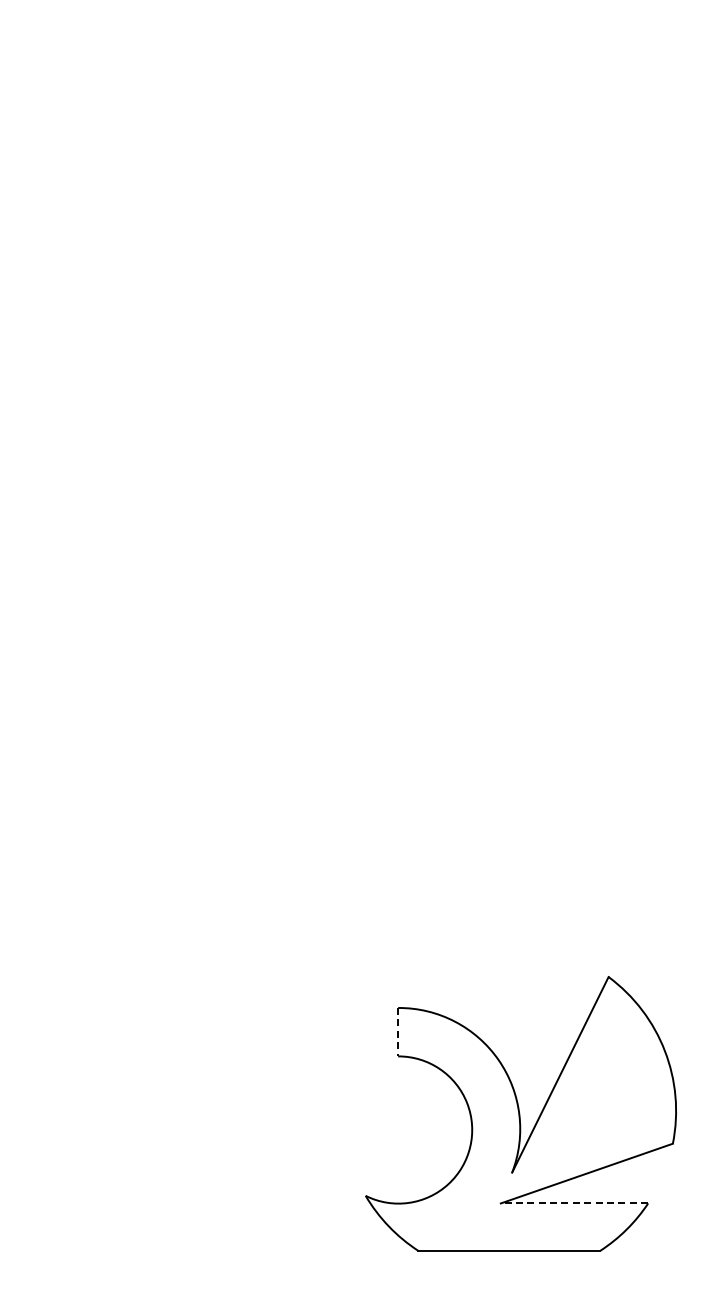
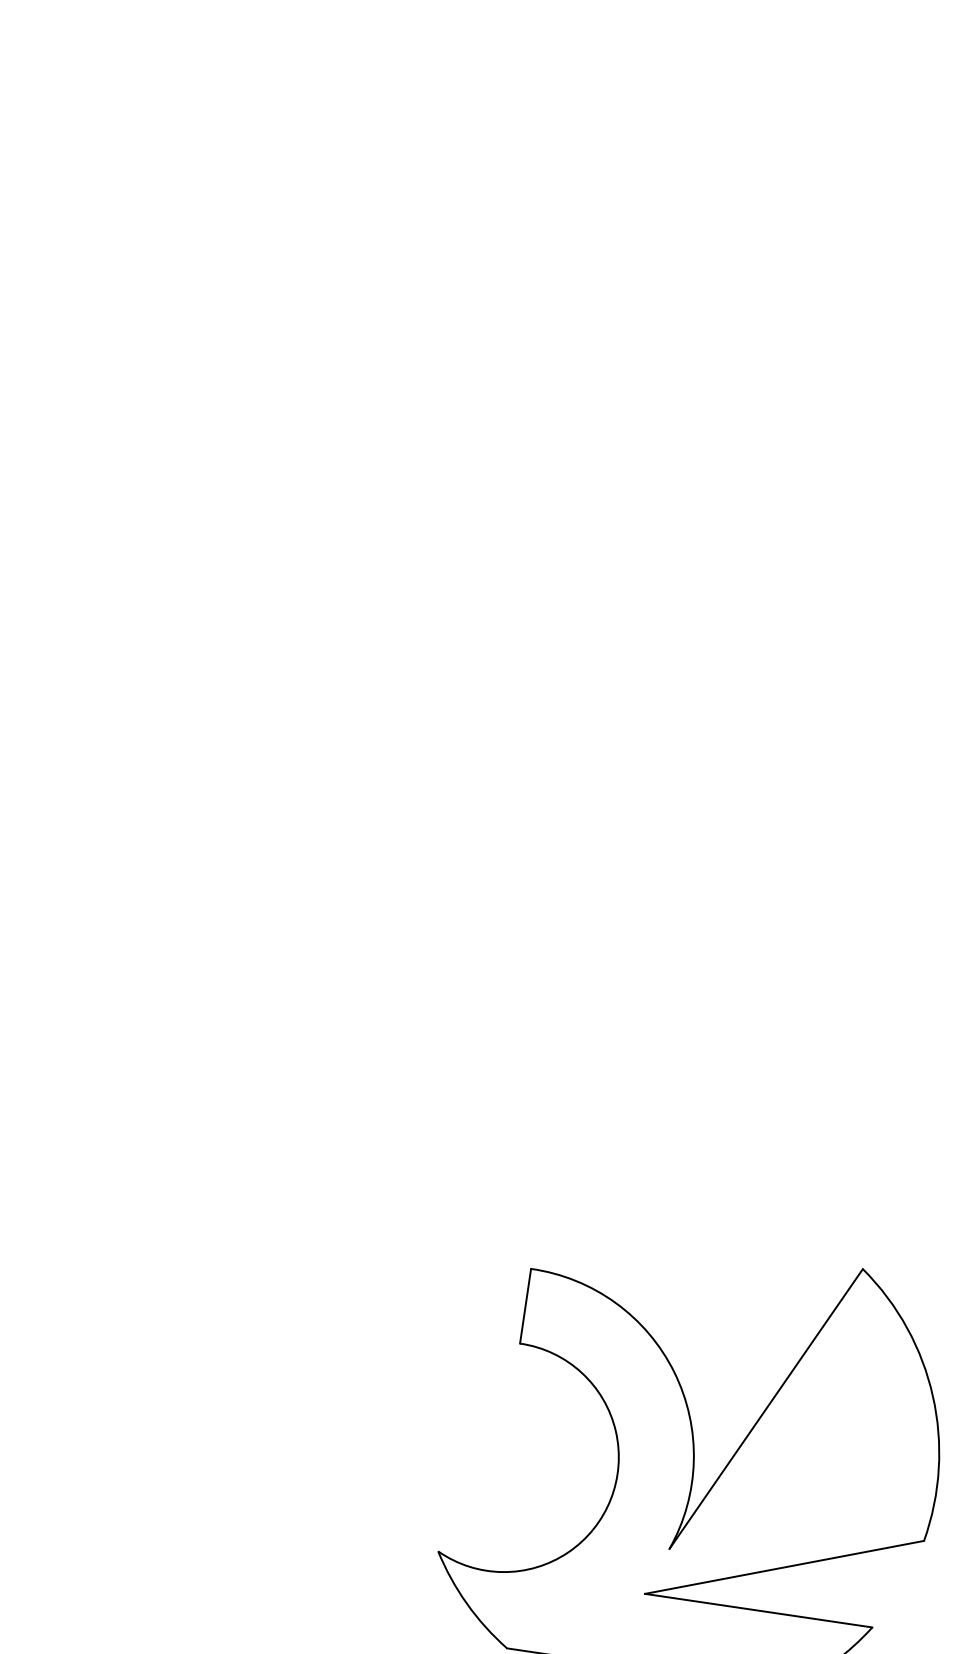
line: (398, 1032) -> (526, 1306), dashed -> solid
line: (574, 1203) -> (758, 1610), dashed -> solid

